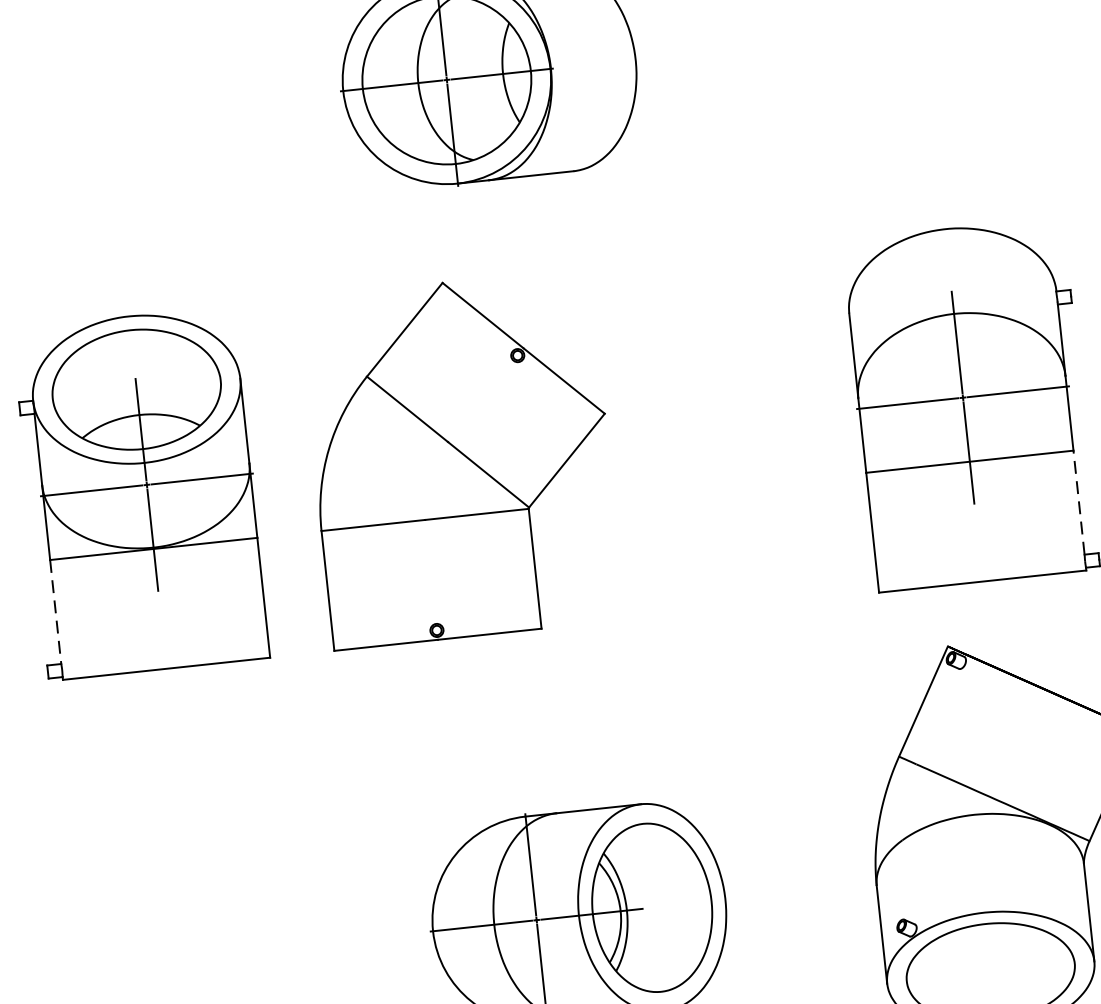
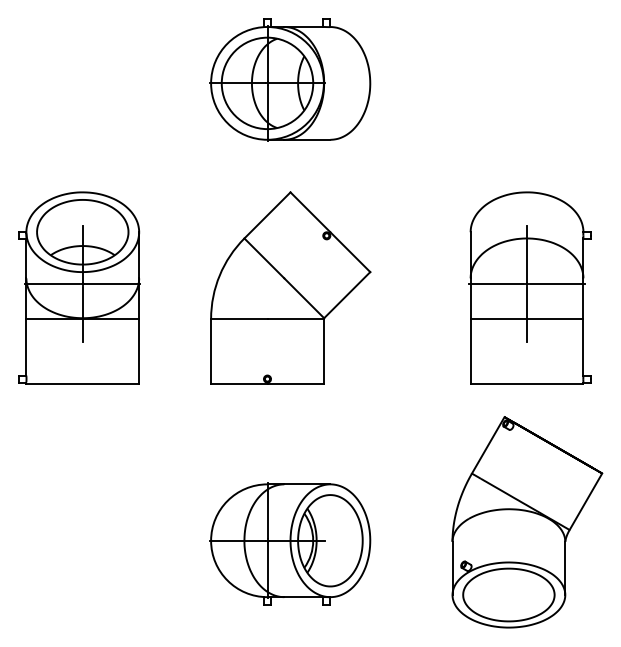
part: (461, 457) -> (290, 287), moved
line: (1079, 501) -> (583, 346), dashed -> solid
line: (55, 612) -> (26, 347), dashed -> solid

